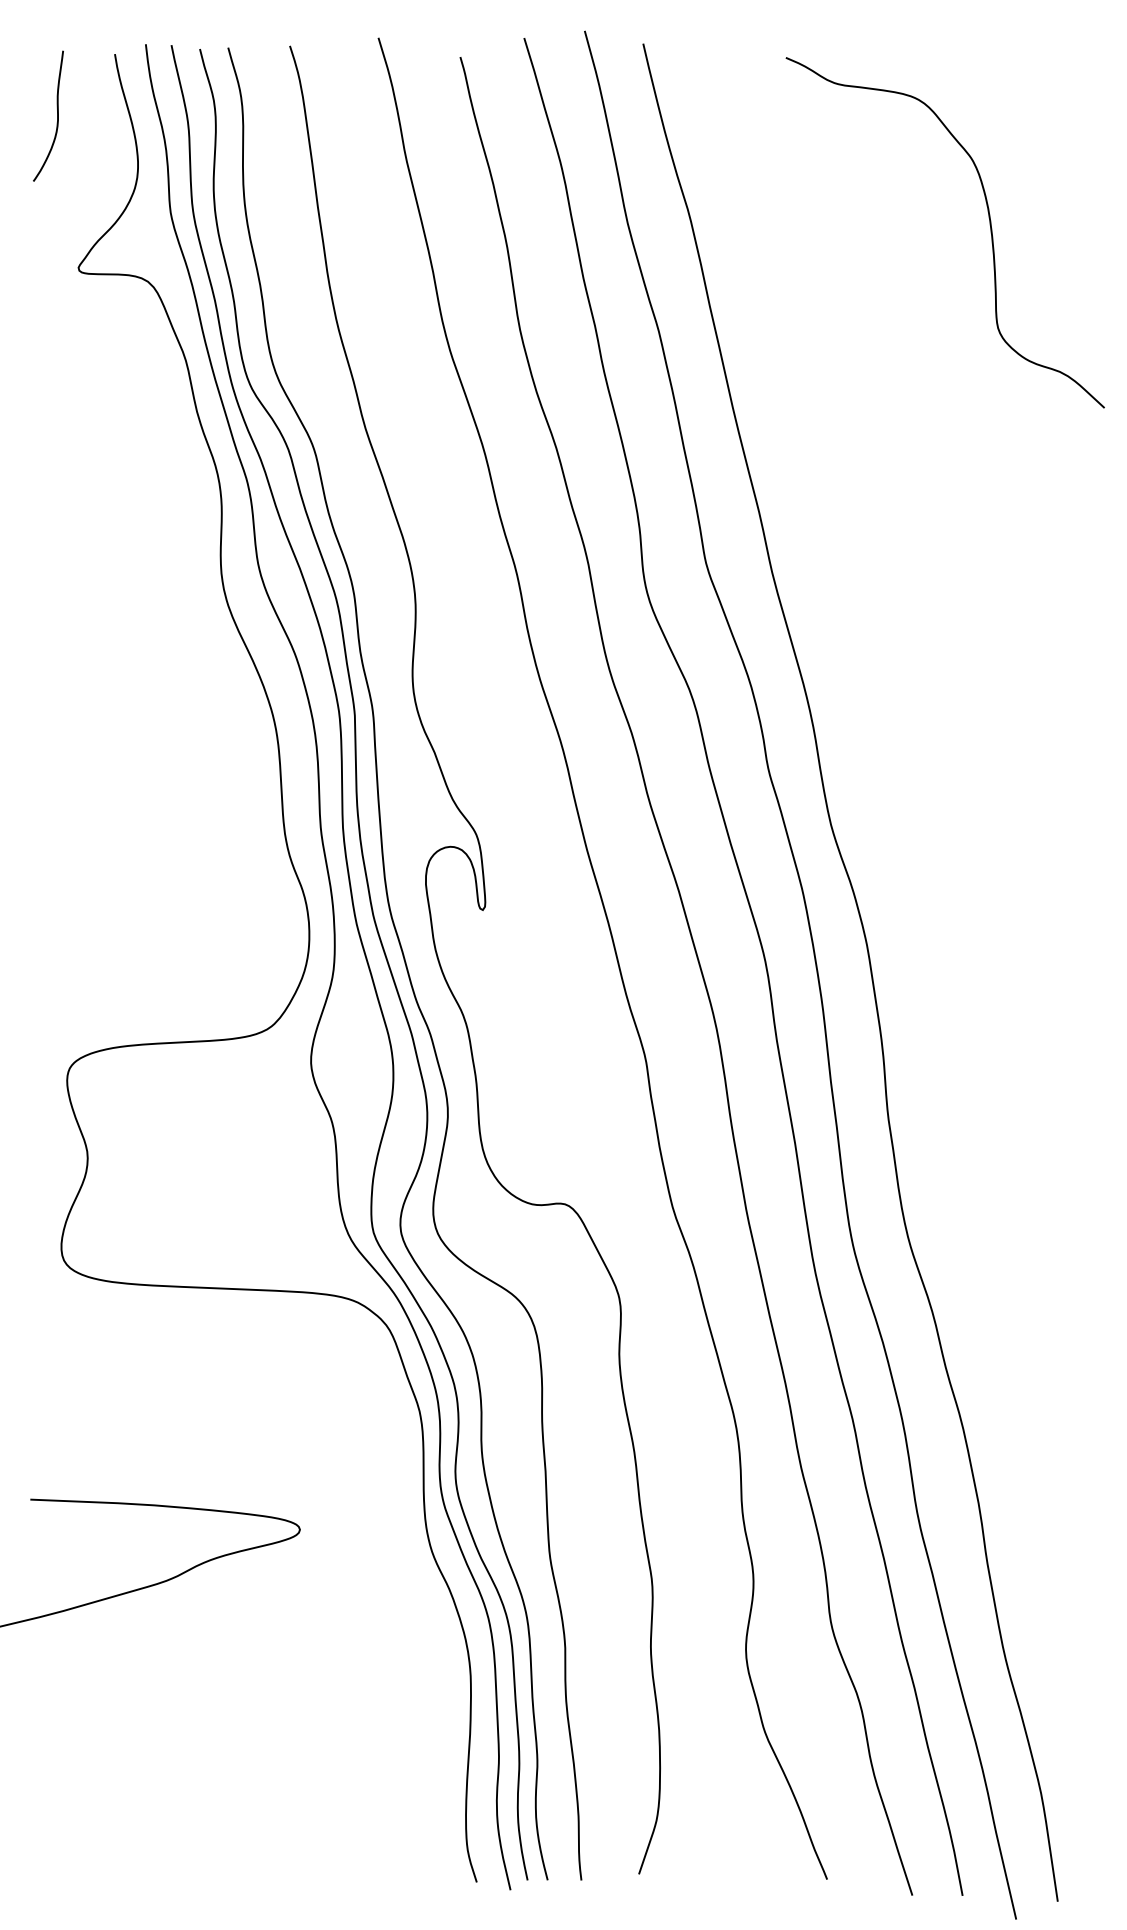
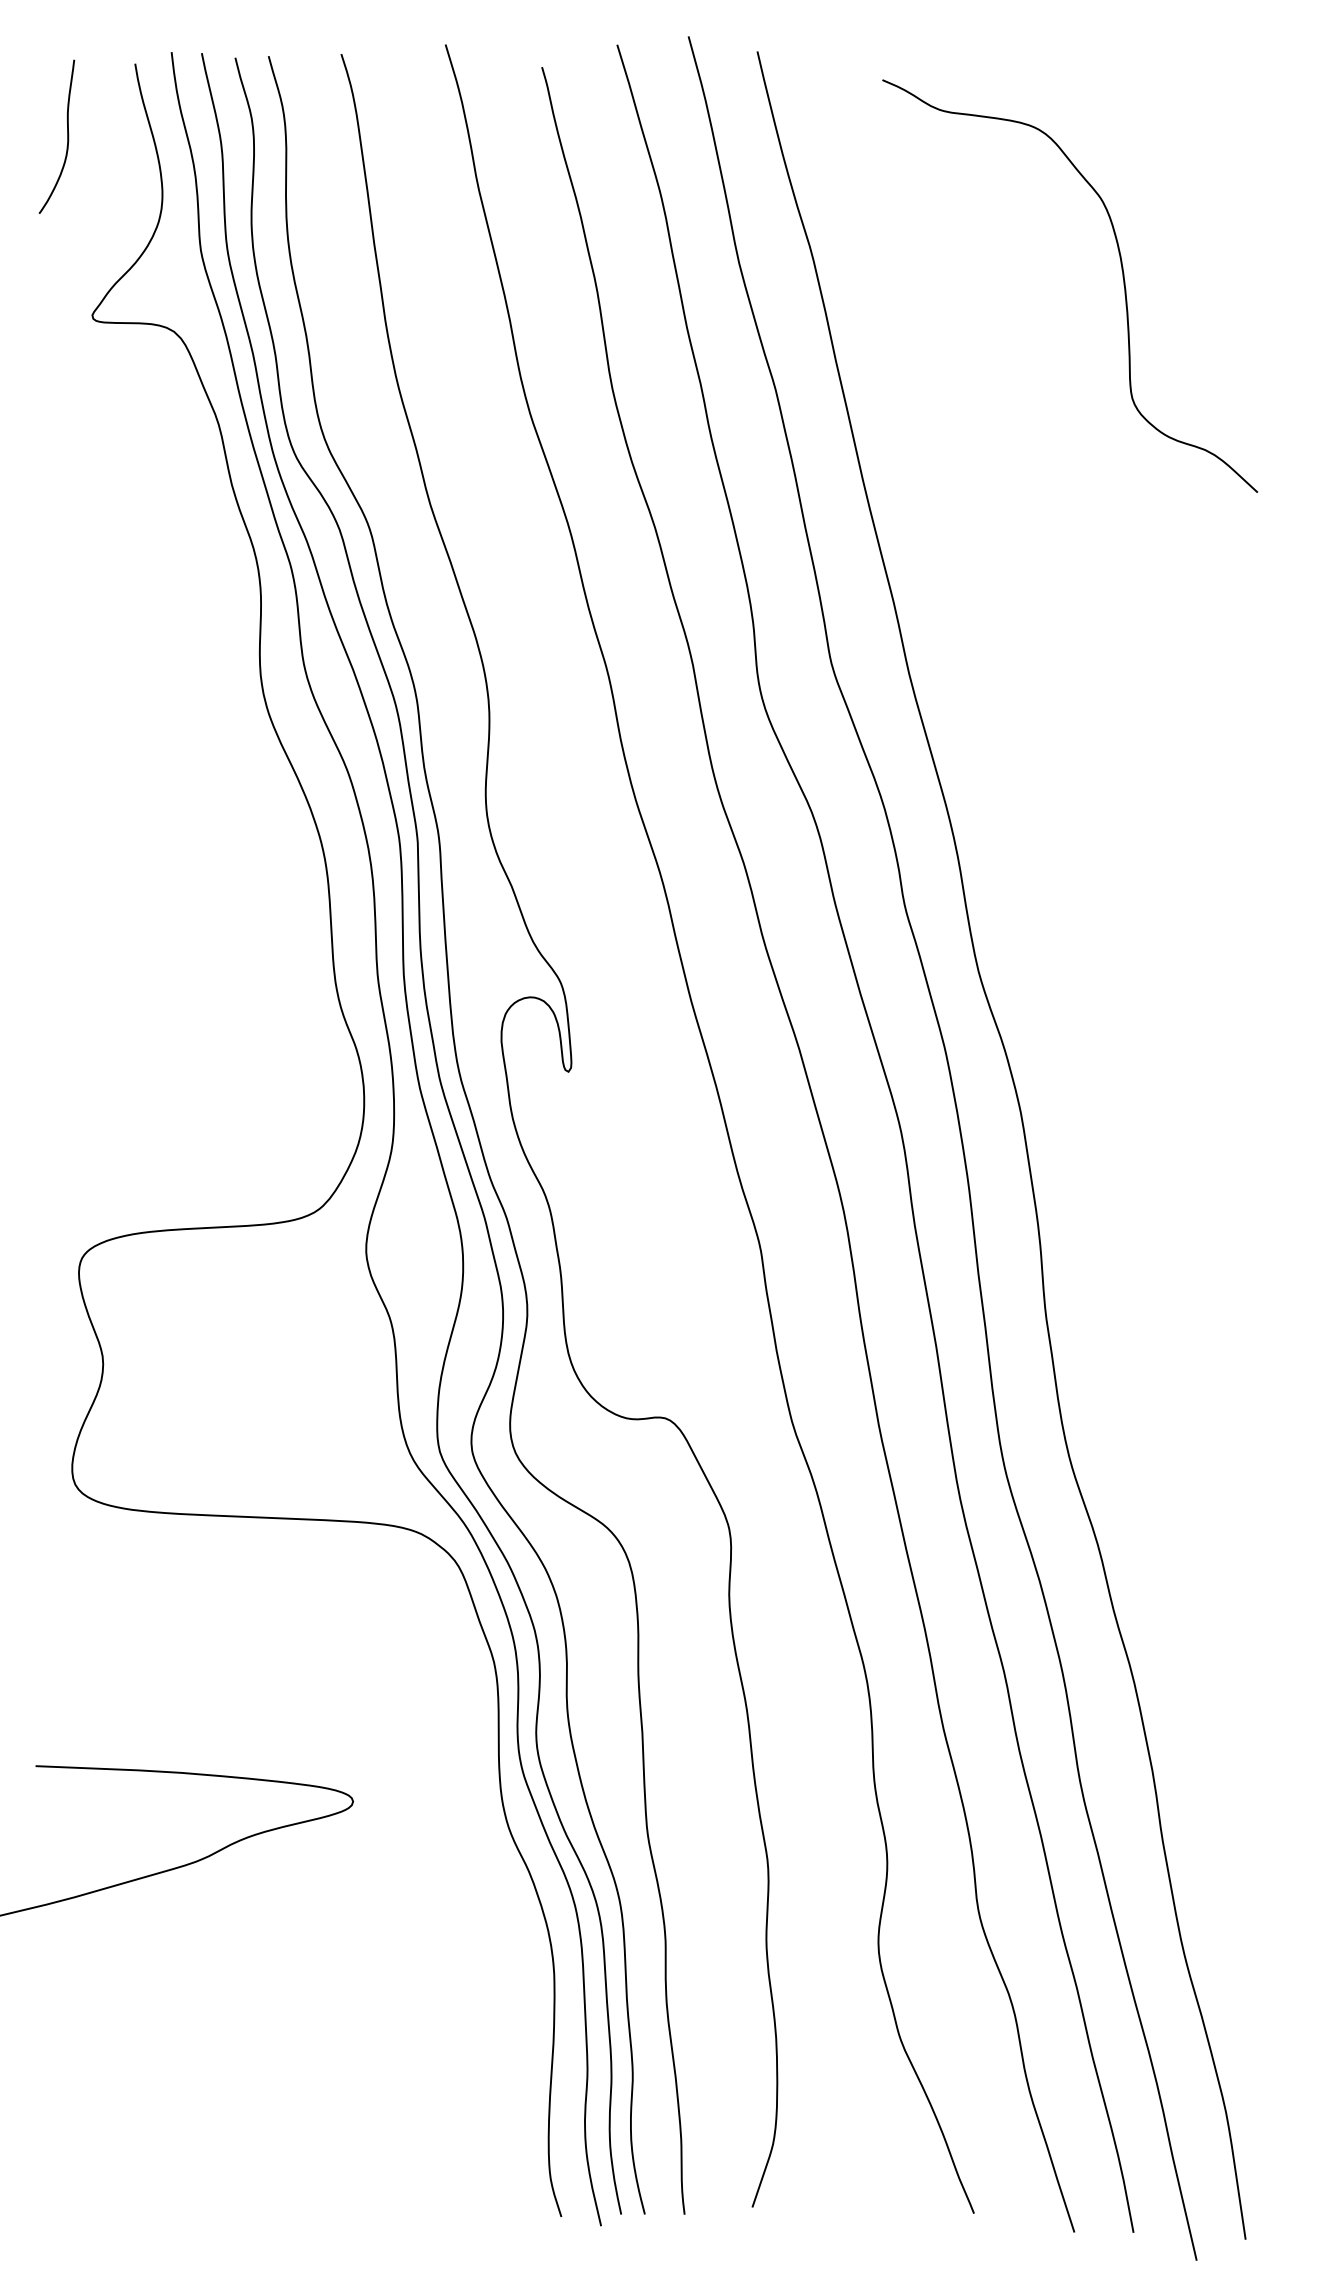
curve: (989, 225) -> (1122, 277), moved

